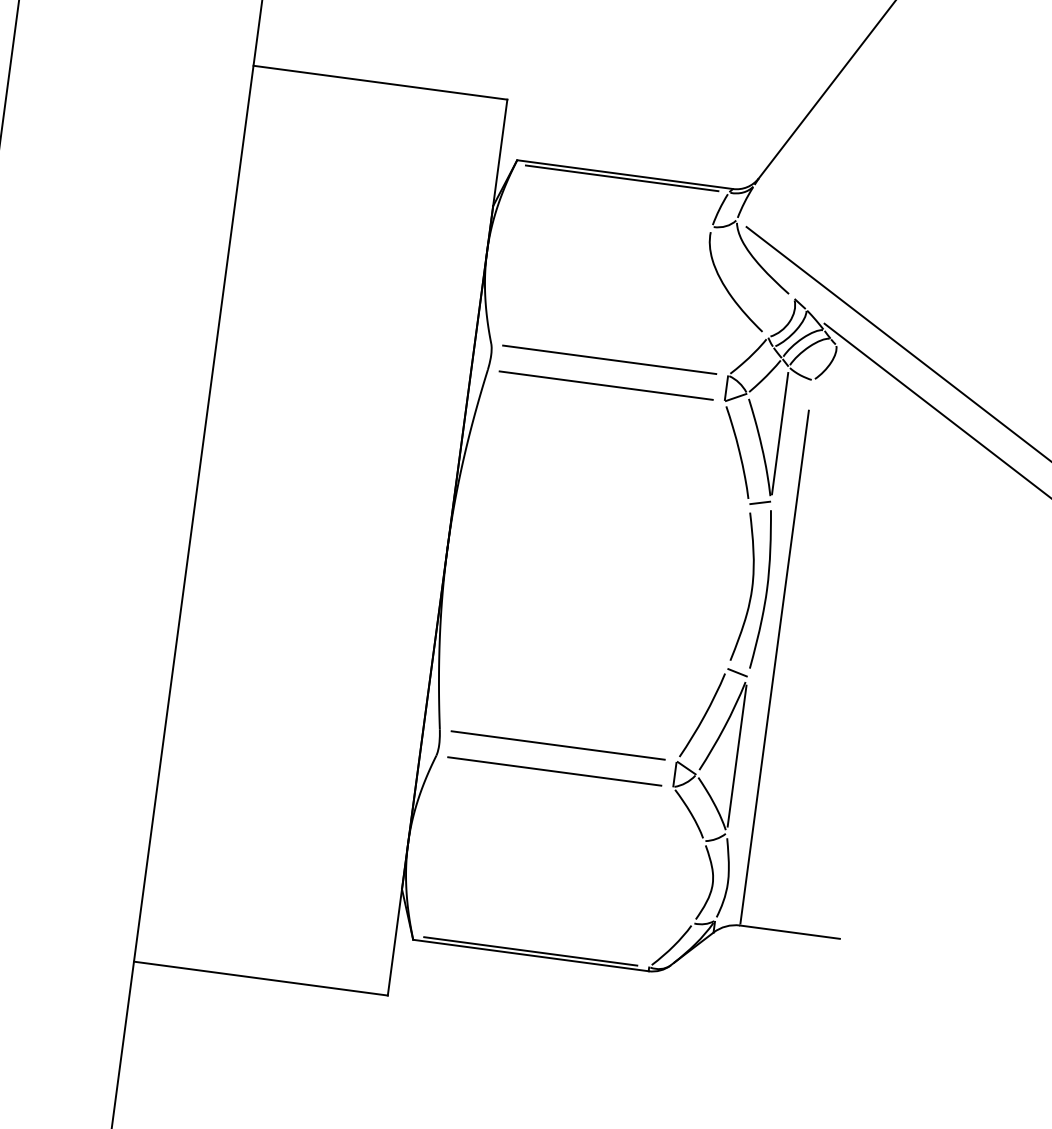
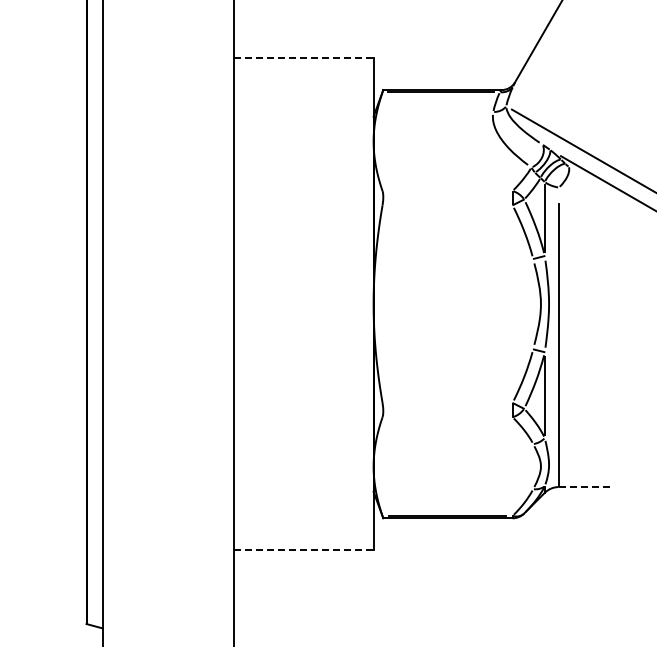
line: (379, 83) -> (303, 58), solid -> dashed
line: (609, 360) -> (447, 191), removed
line: (606, 385) -> (447, 205), removed
line: (558, 744) -> (447, 402), removed
line: (554, 771) -> (447, 417), removed
line: (790, 933) -> (586, 487), solid -> dashed
line: (260, 979) -> (303, 550), solid -> dashed

